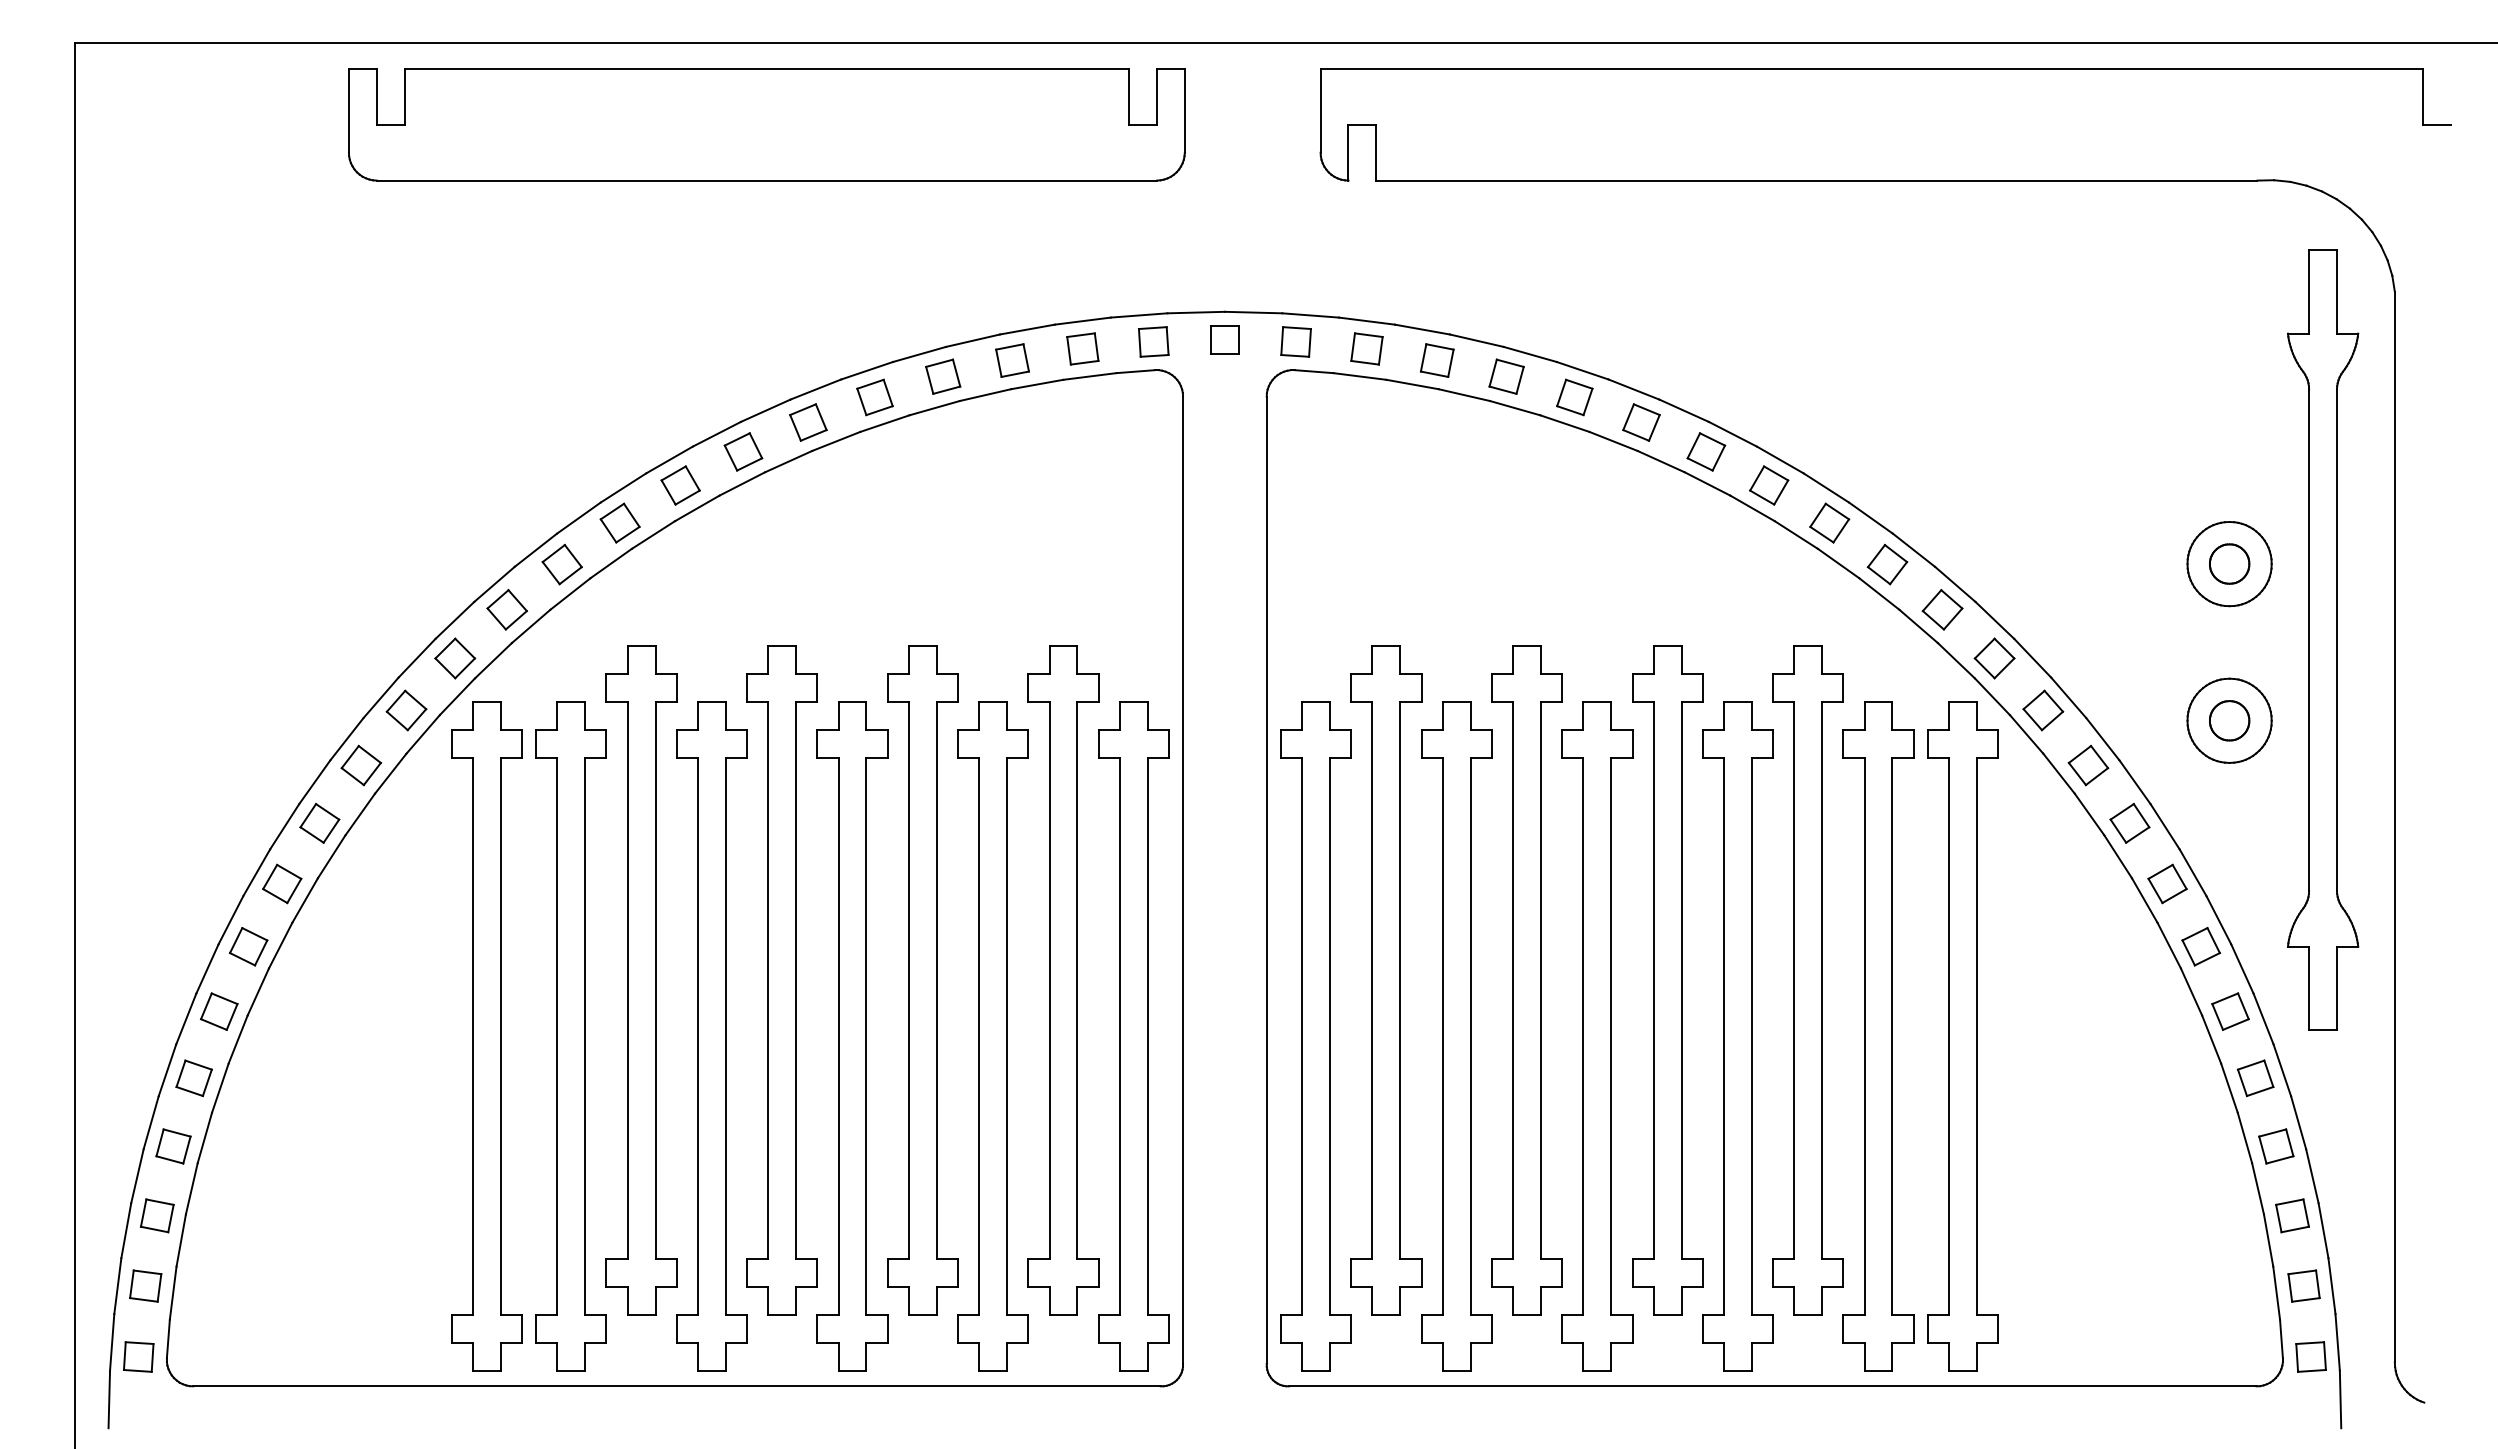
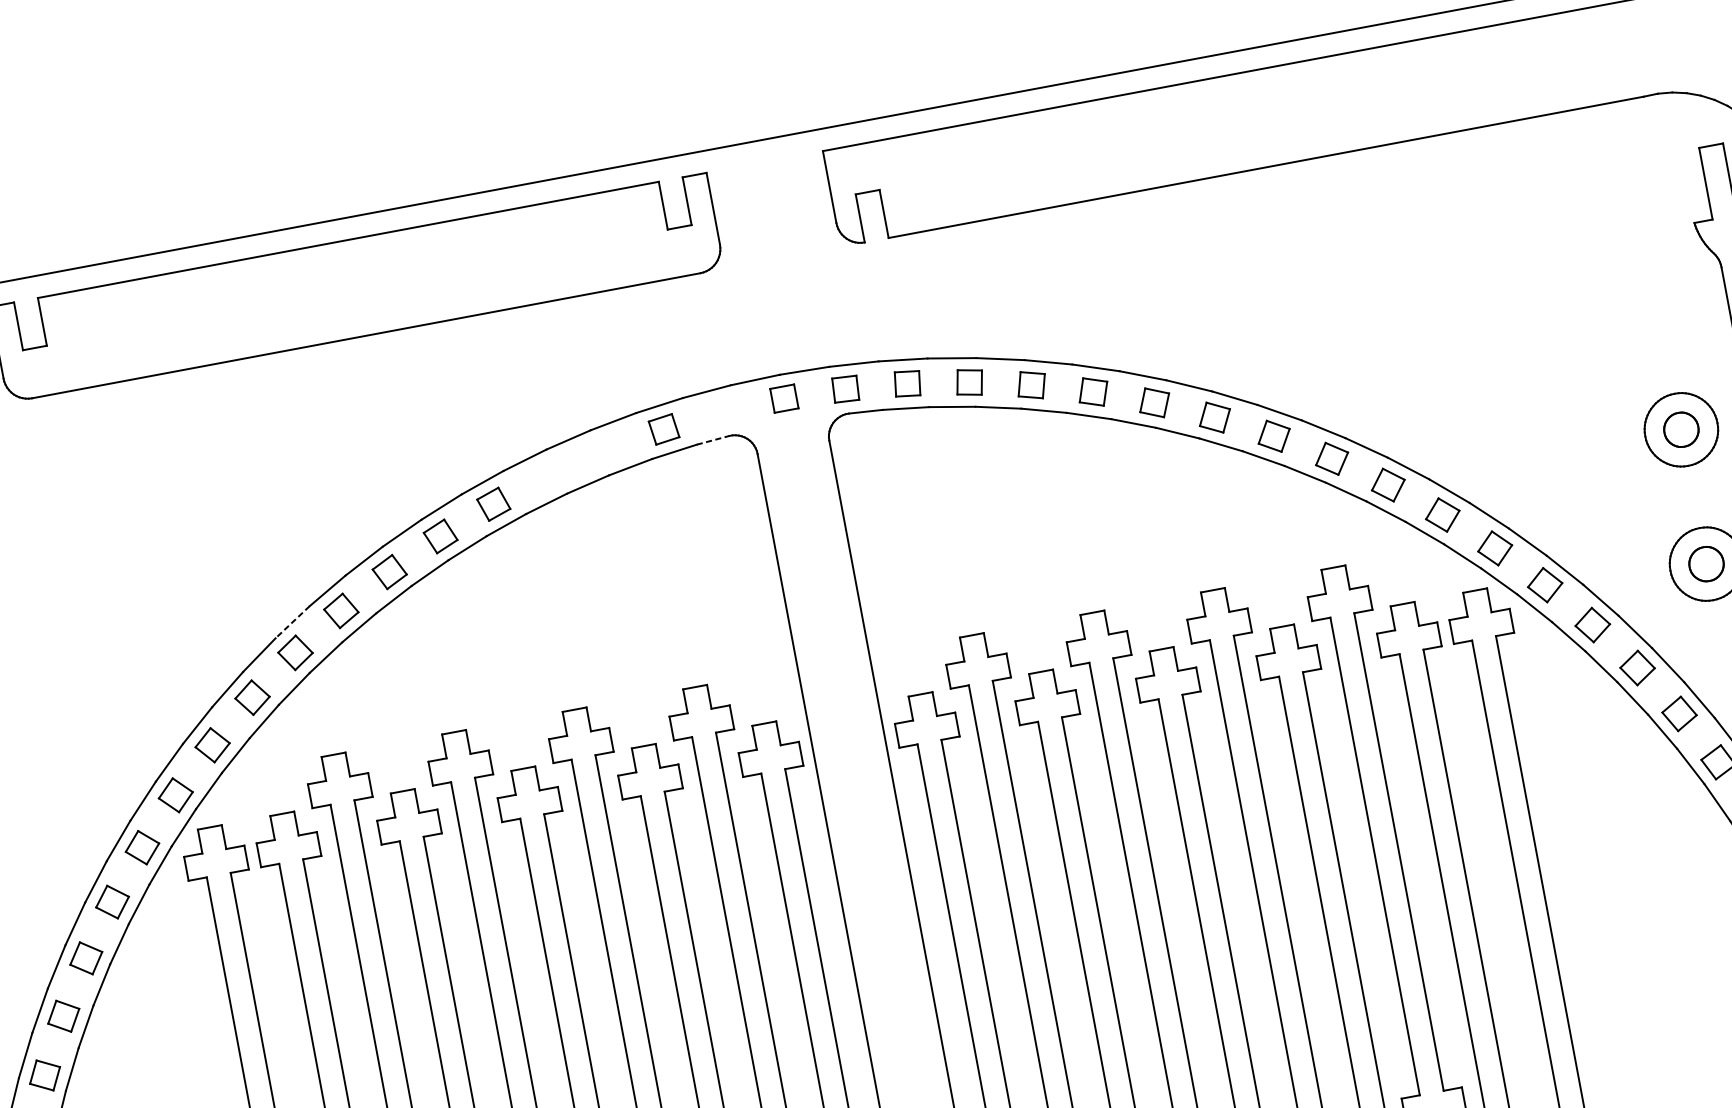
part: (1153, 341) -> (723, 411), removed
part: (1012, 360) -> (605, 450), removed
line: (1136, 371) -> (713, 440), solid -> dashed
part: (943, 376) -> (549, 475), removed
line: (623, 487) -> (292, 621), solid -> dashed

